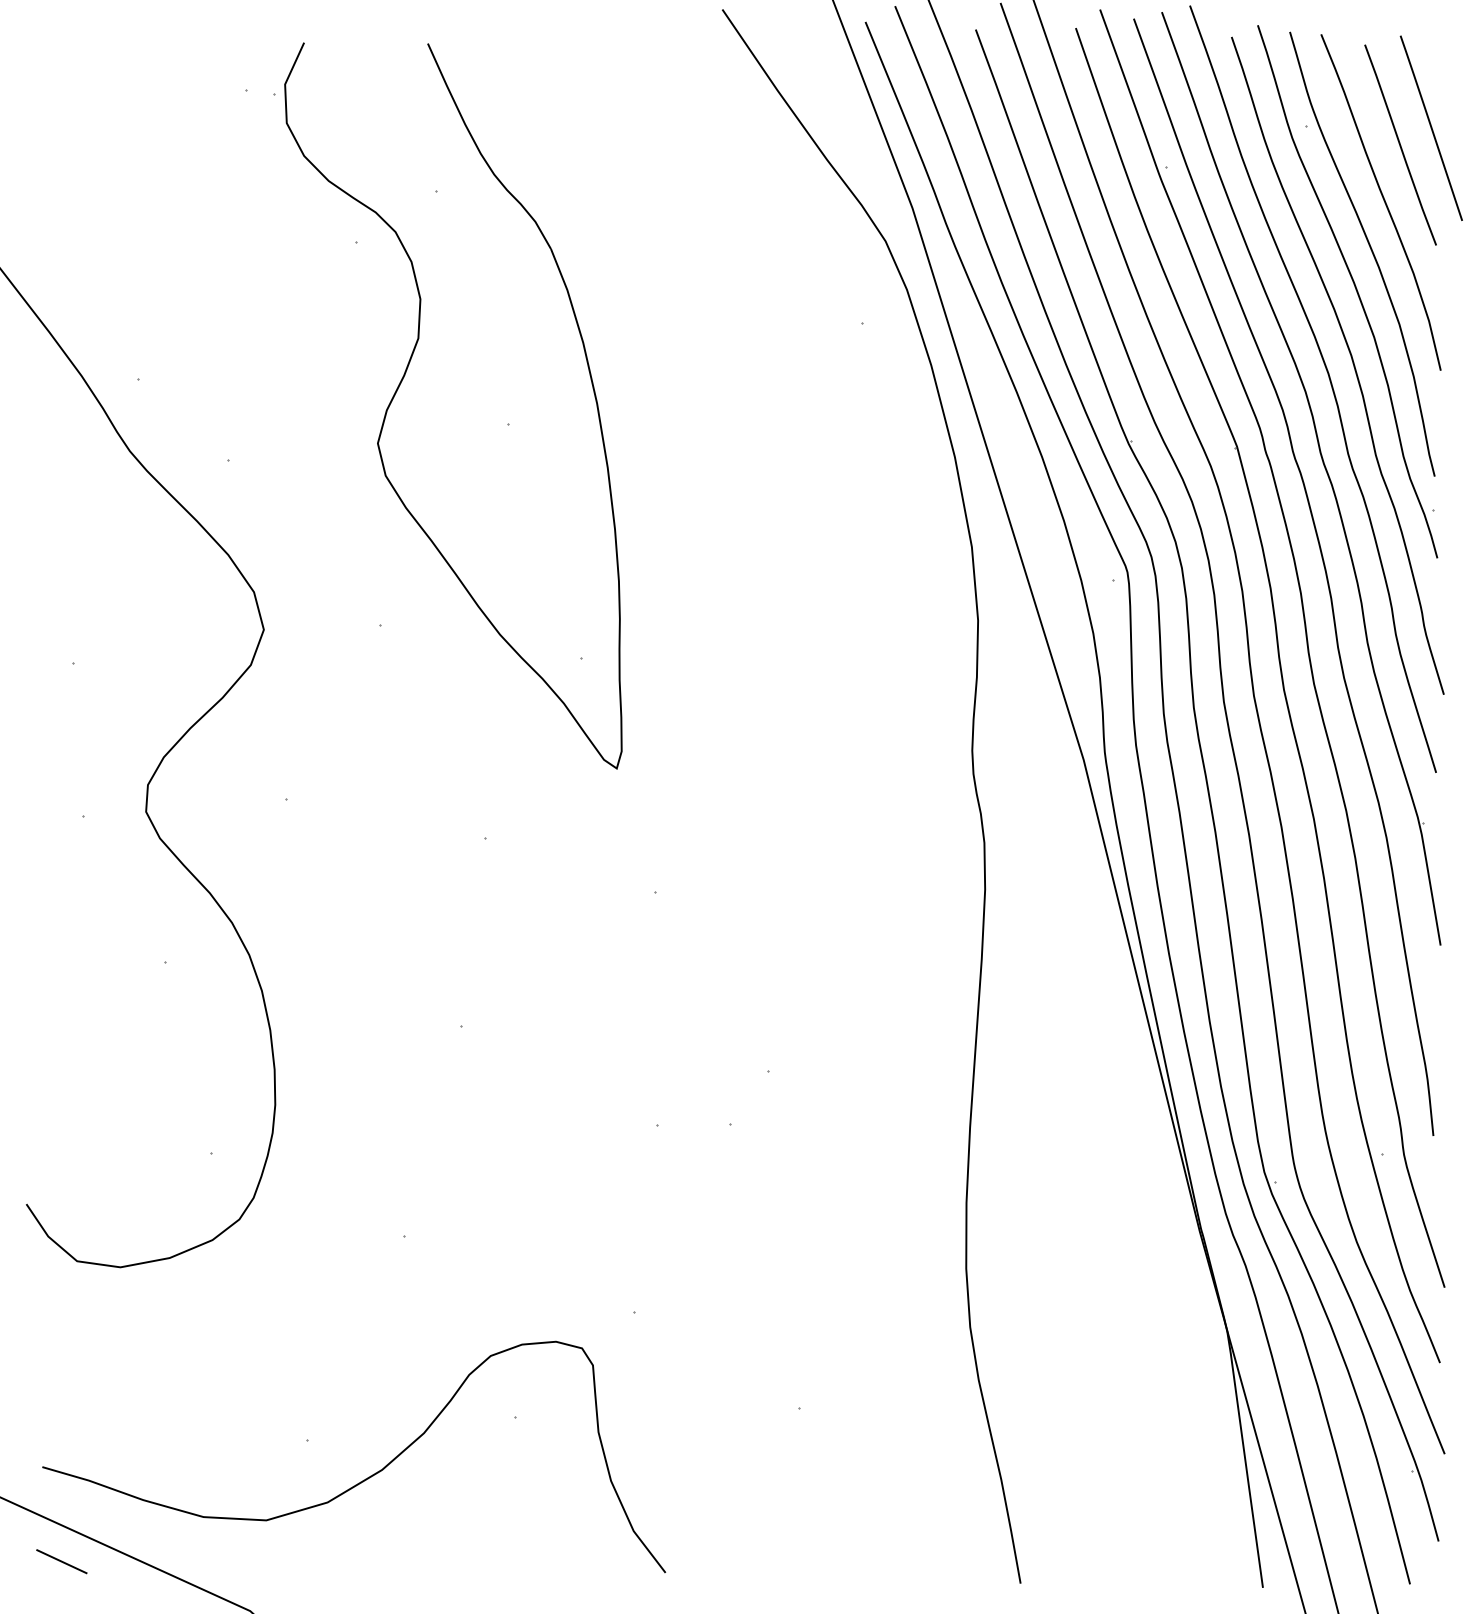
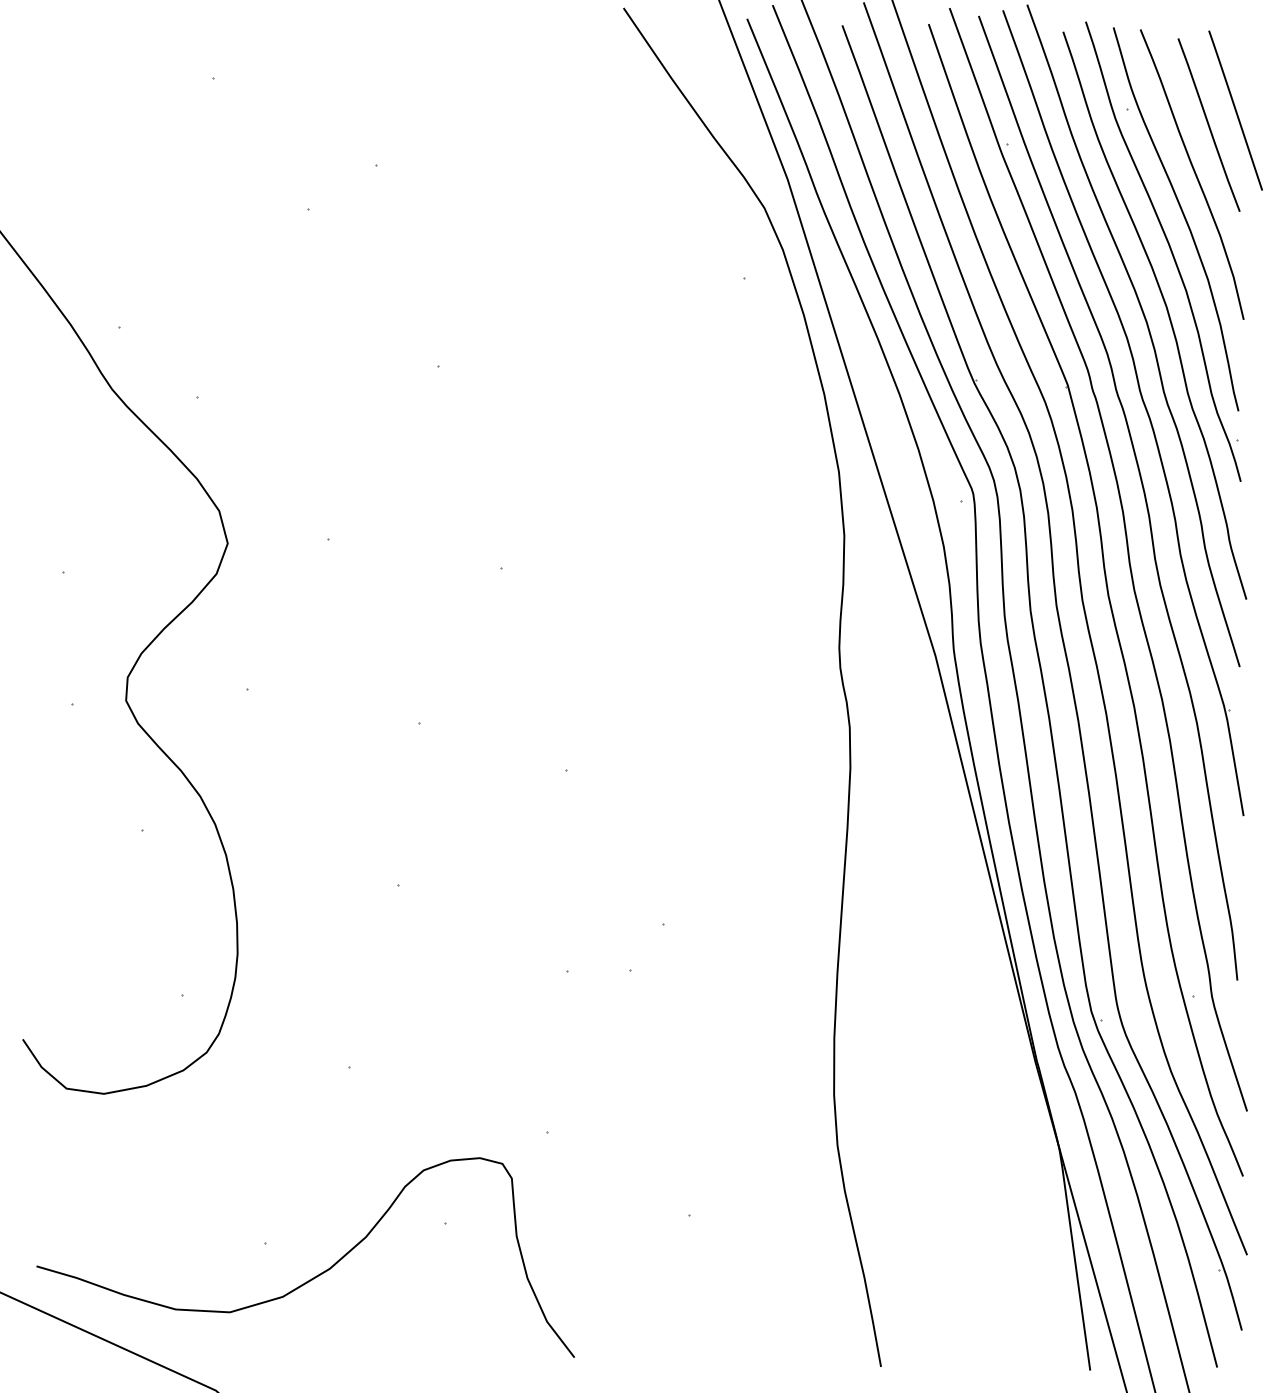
part: (401, 384) -> (346, 331), removed
line: (61, 1561) -> (53, 1347), removed

